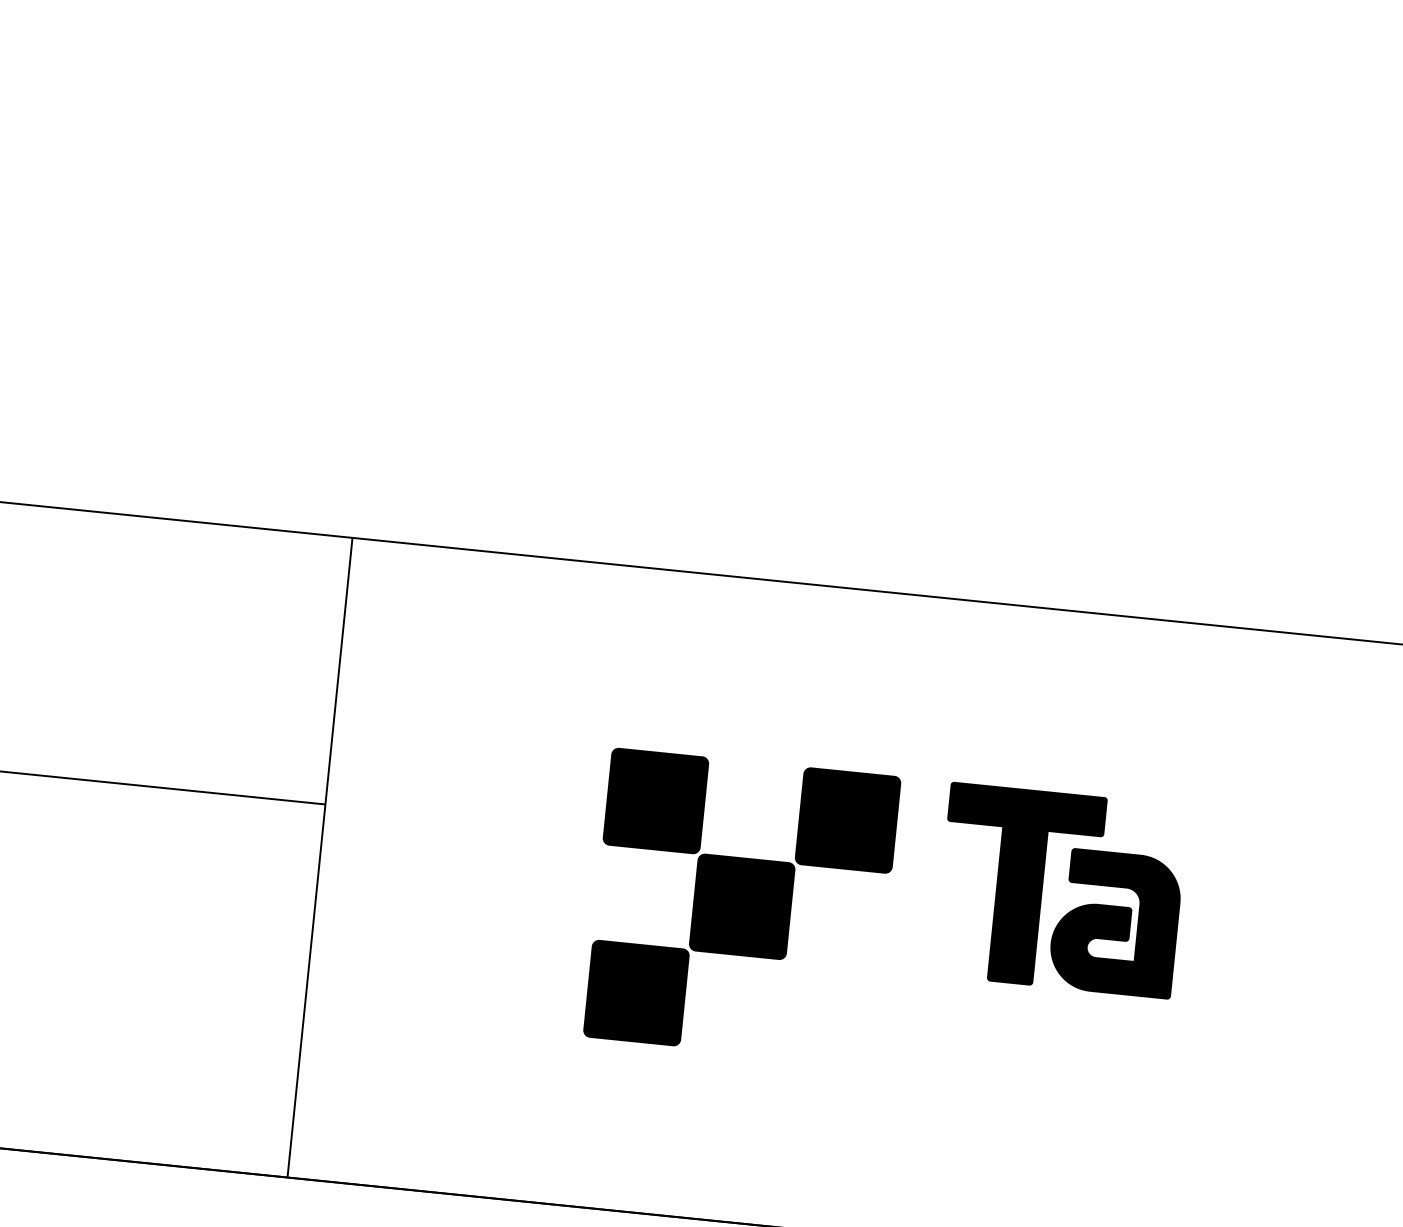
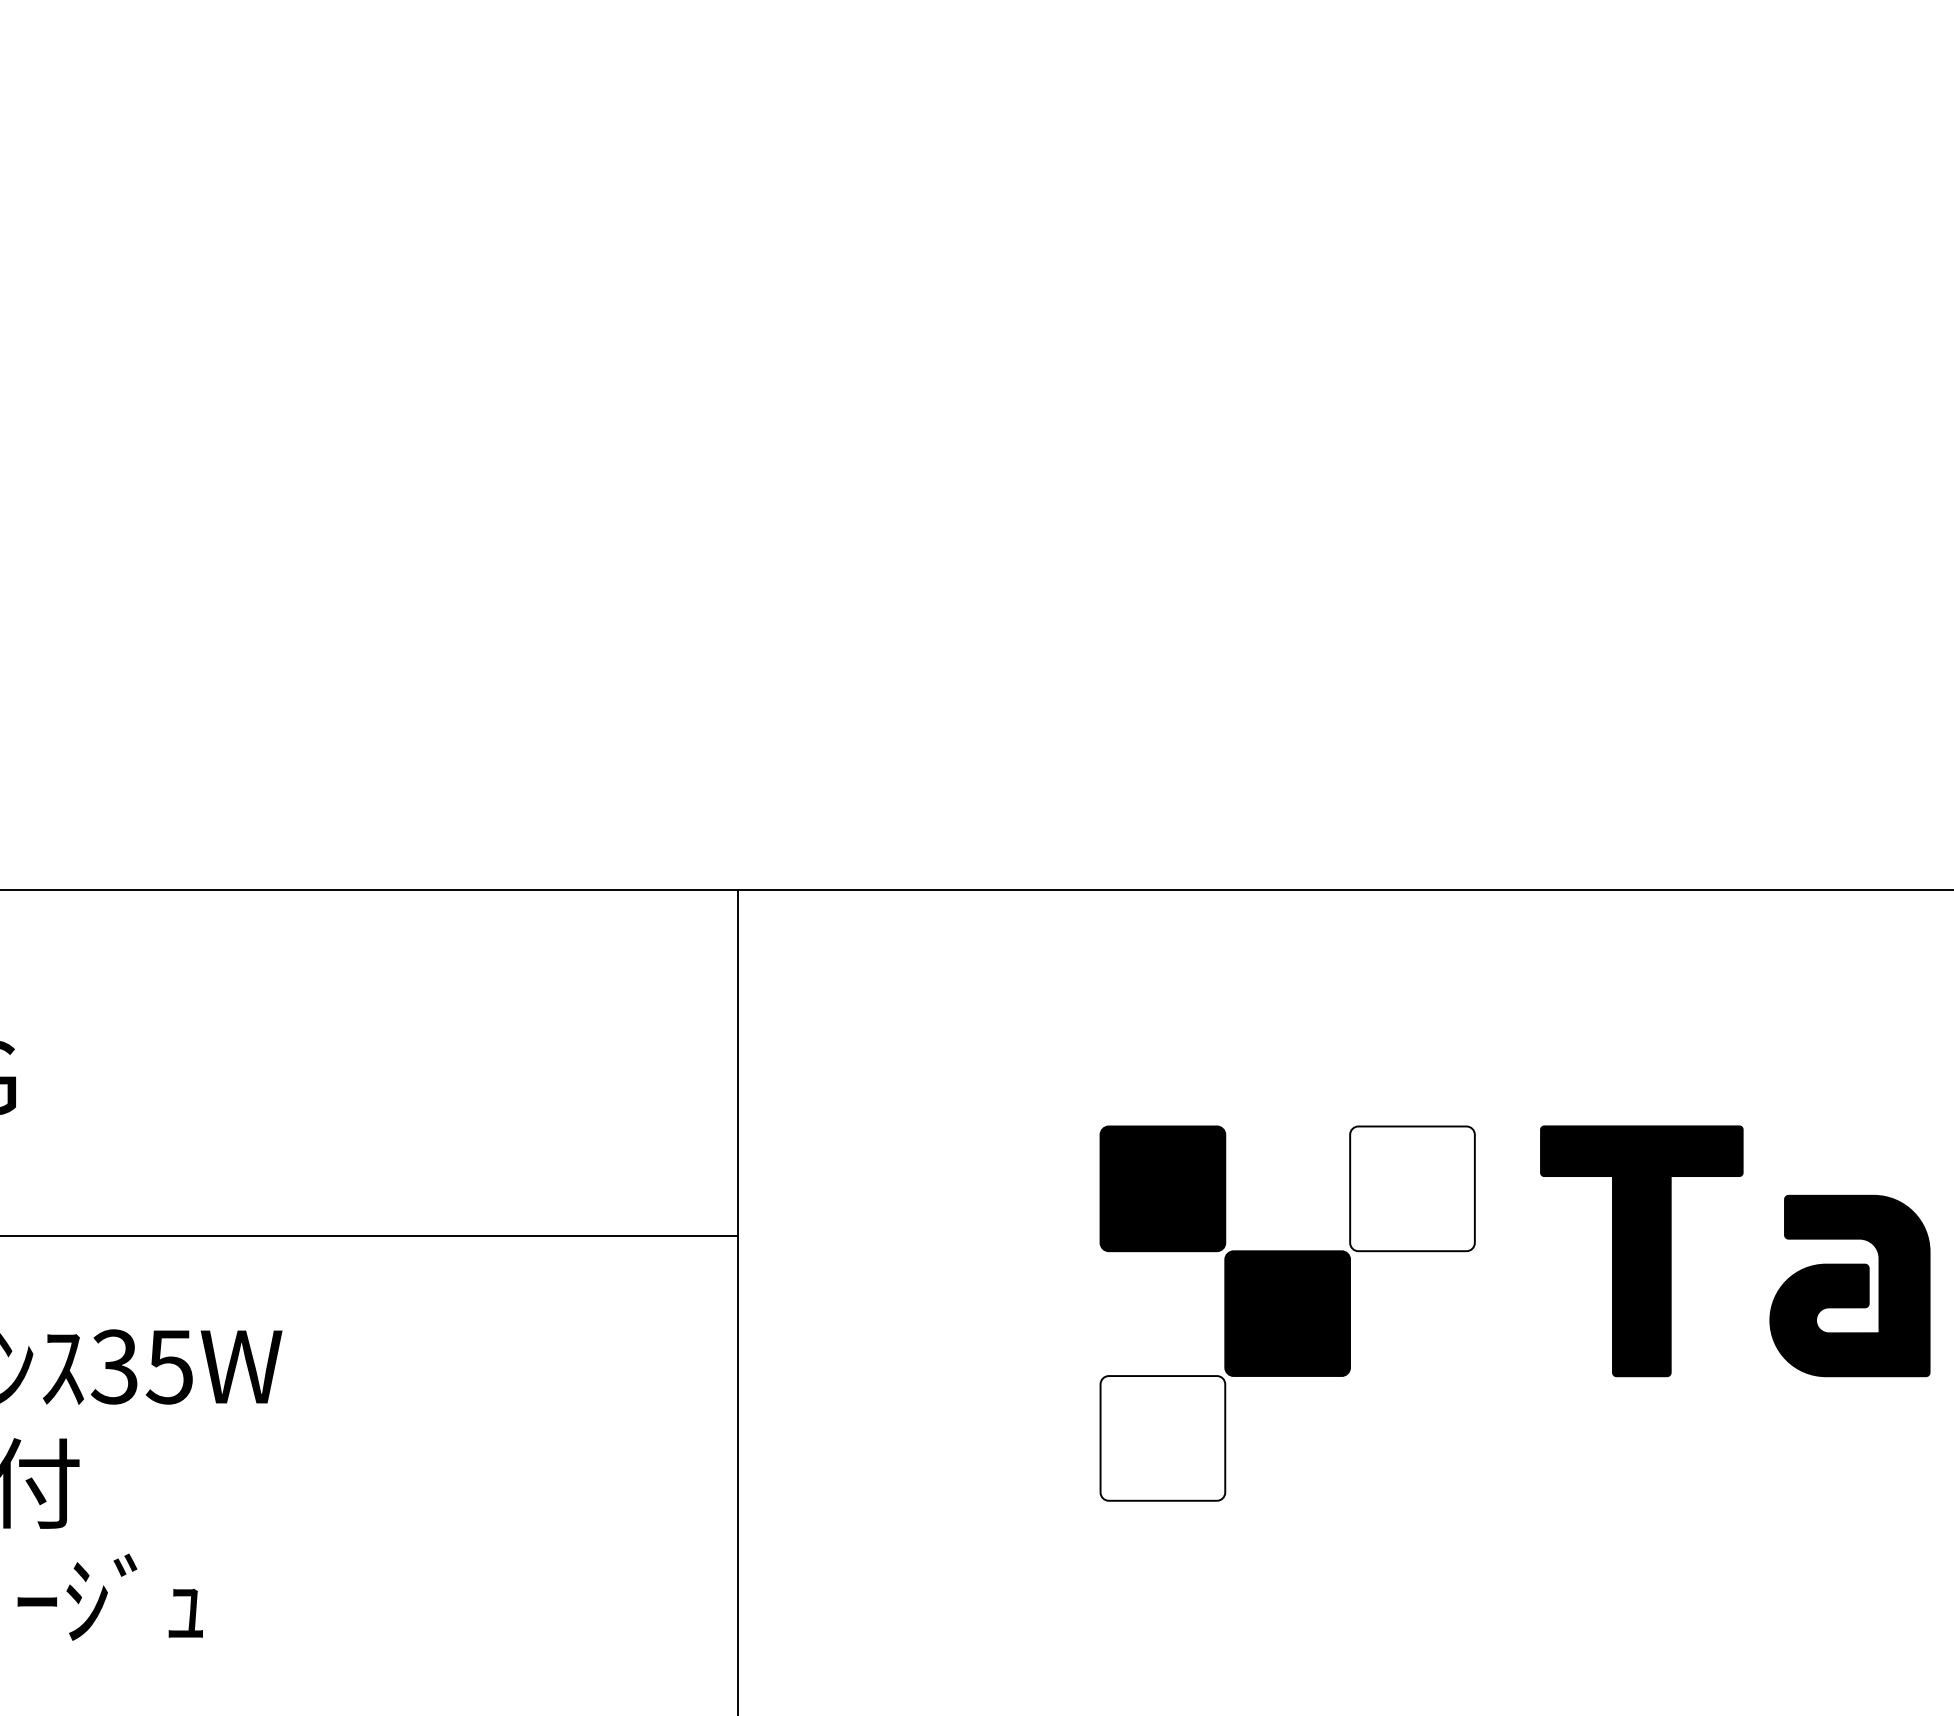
fill: (848, 820) -> (1412, 1188), removed
part: (1115, 922) -> (1849, 1285), moved
fill: (636, 993) -> (1162, 1438), removed

